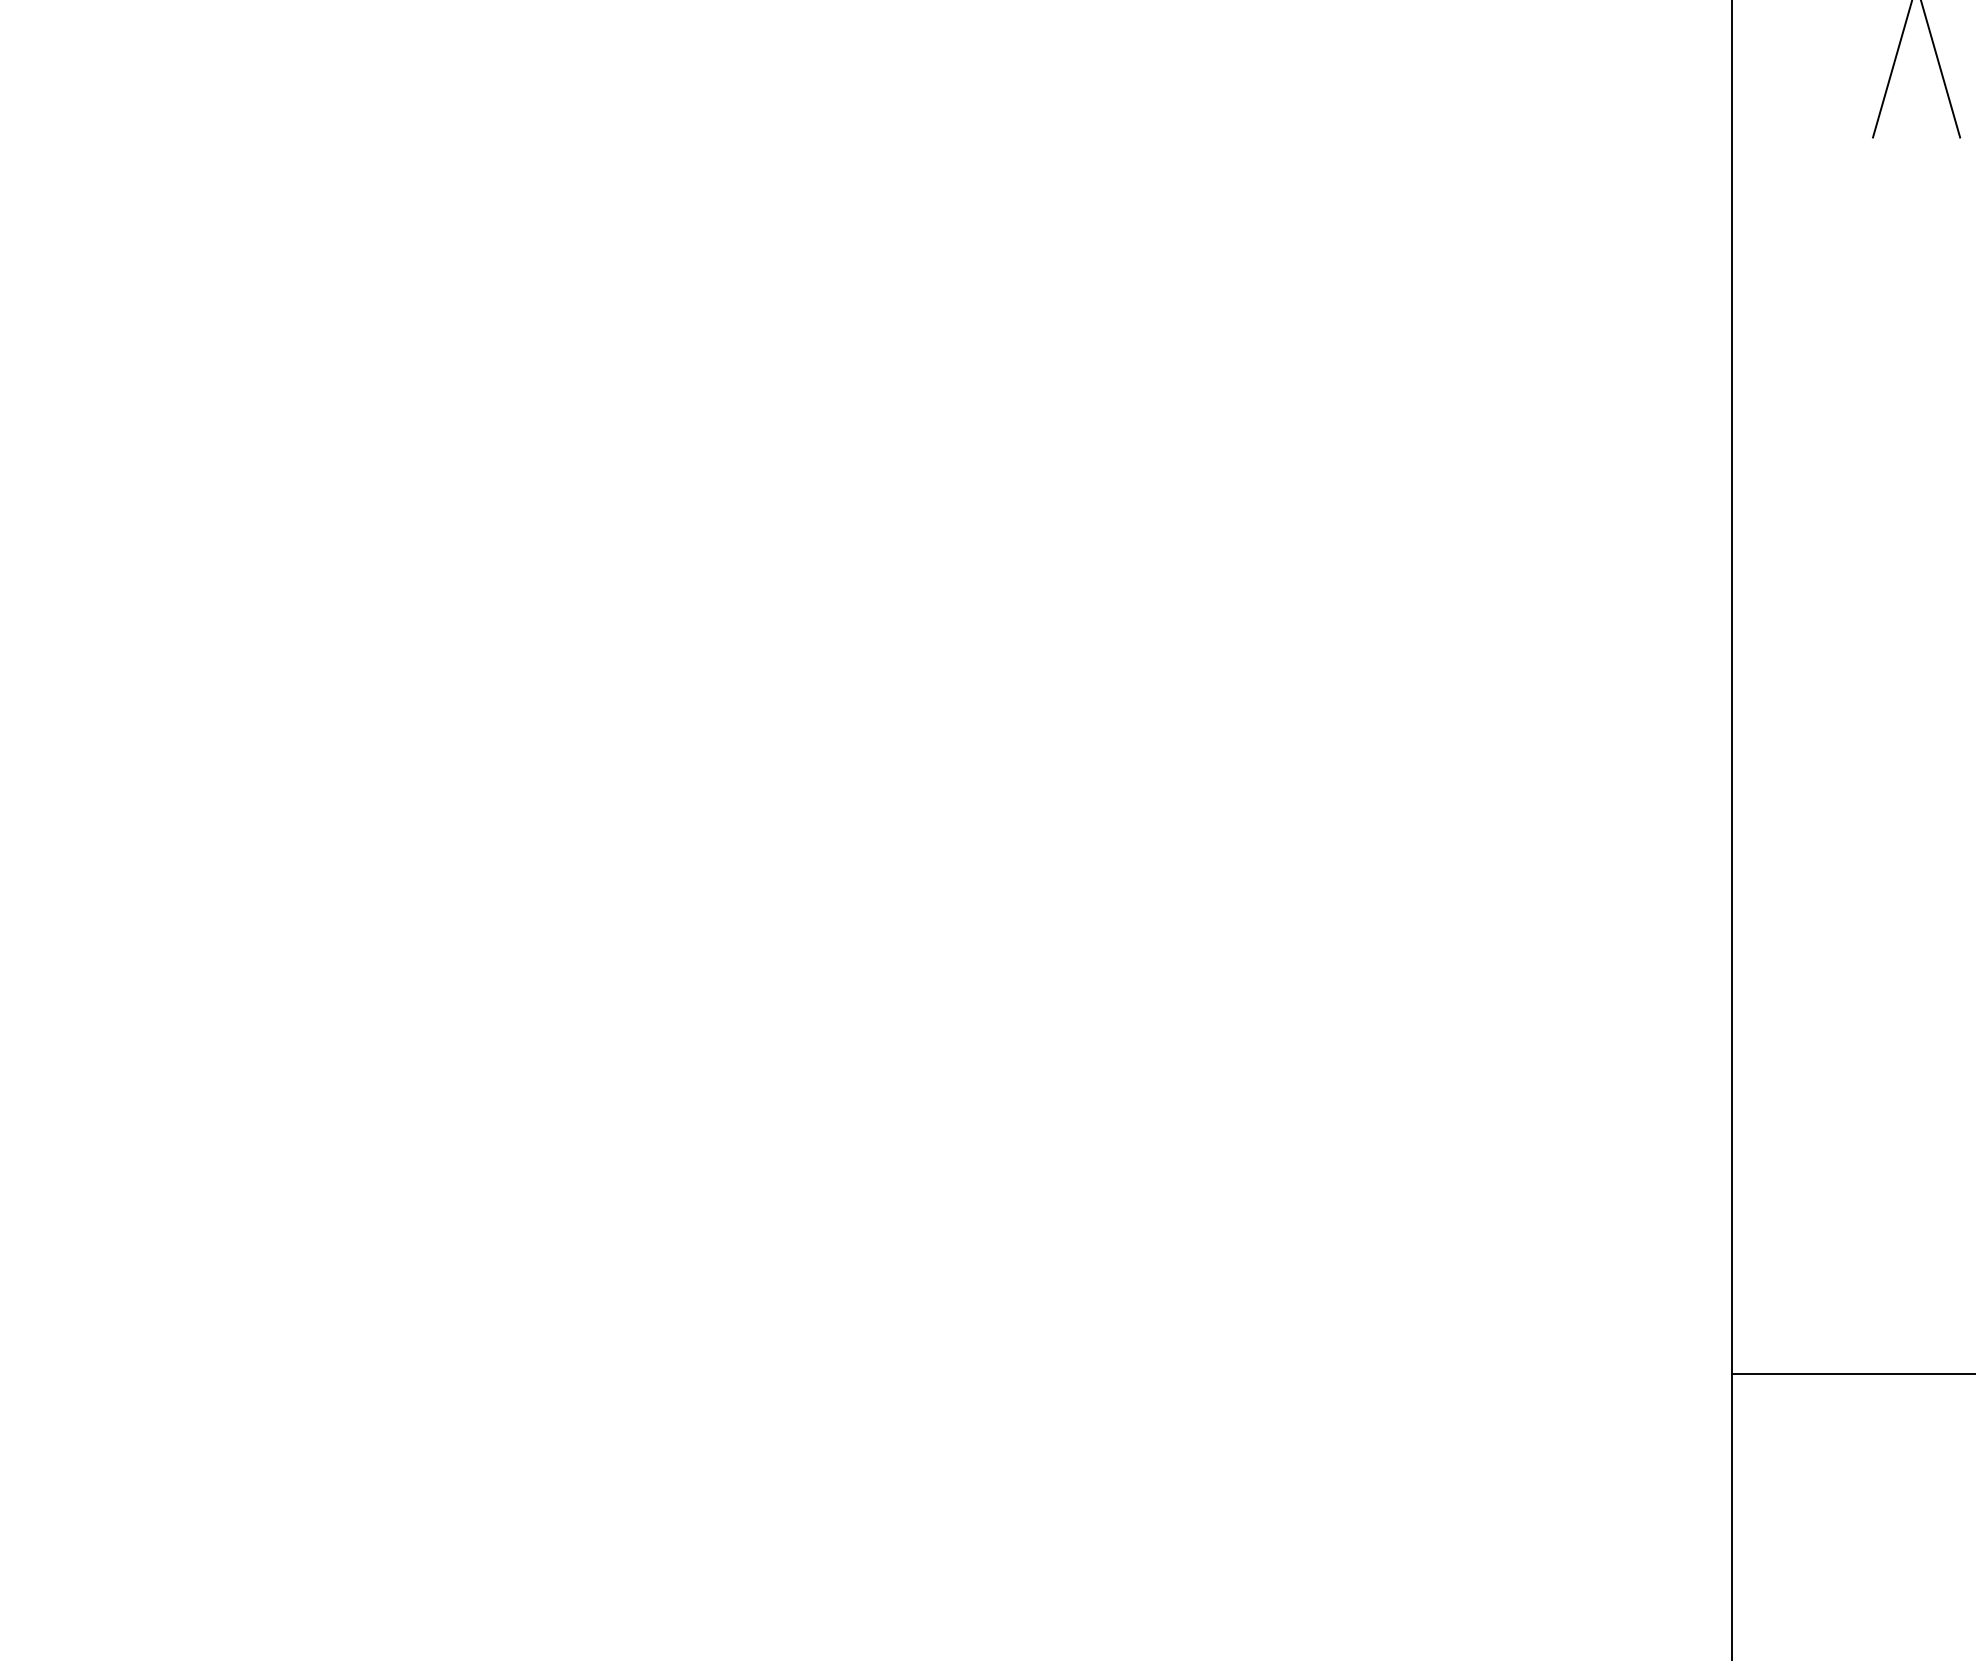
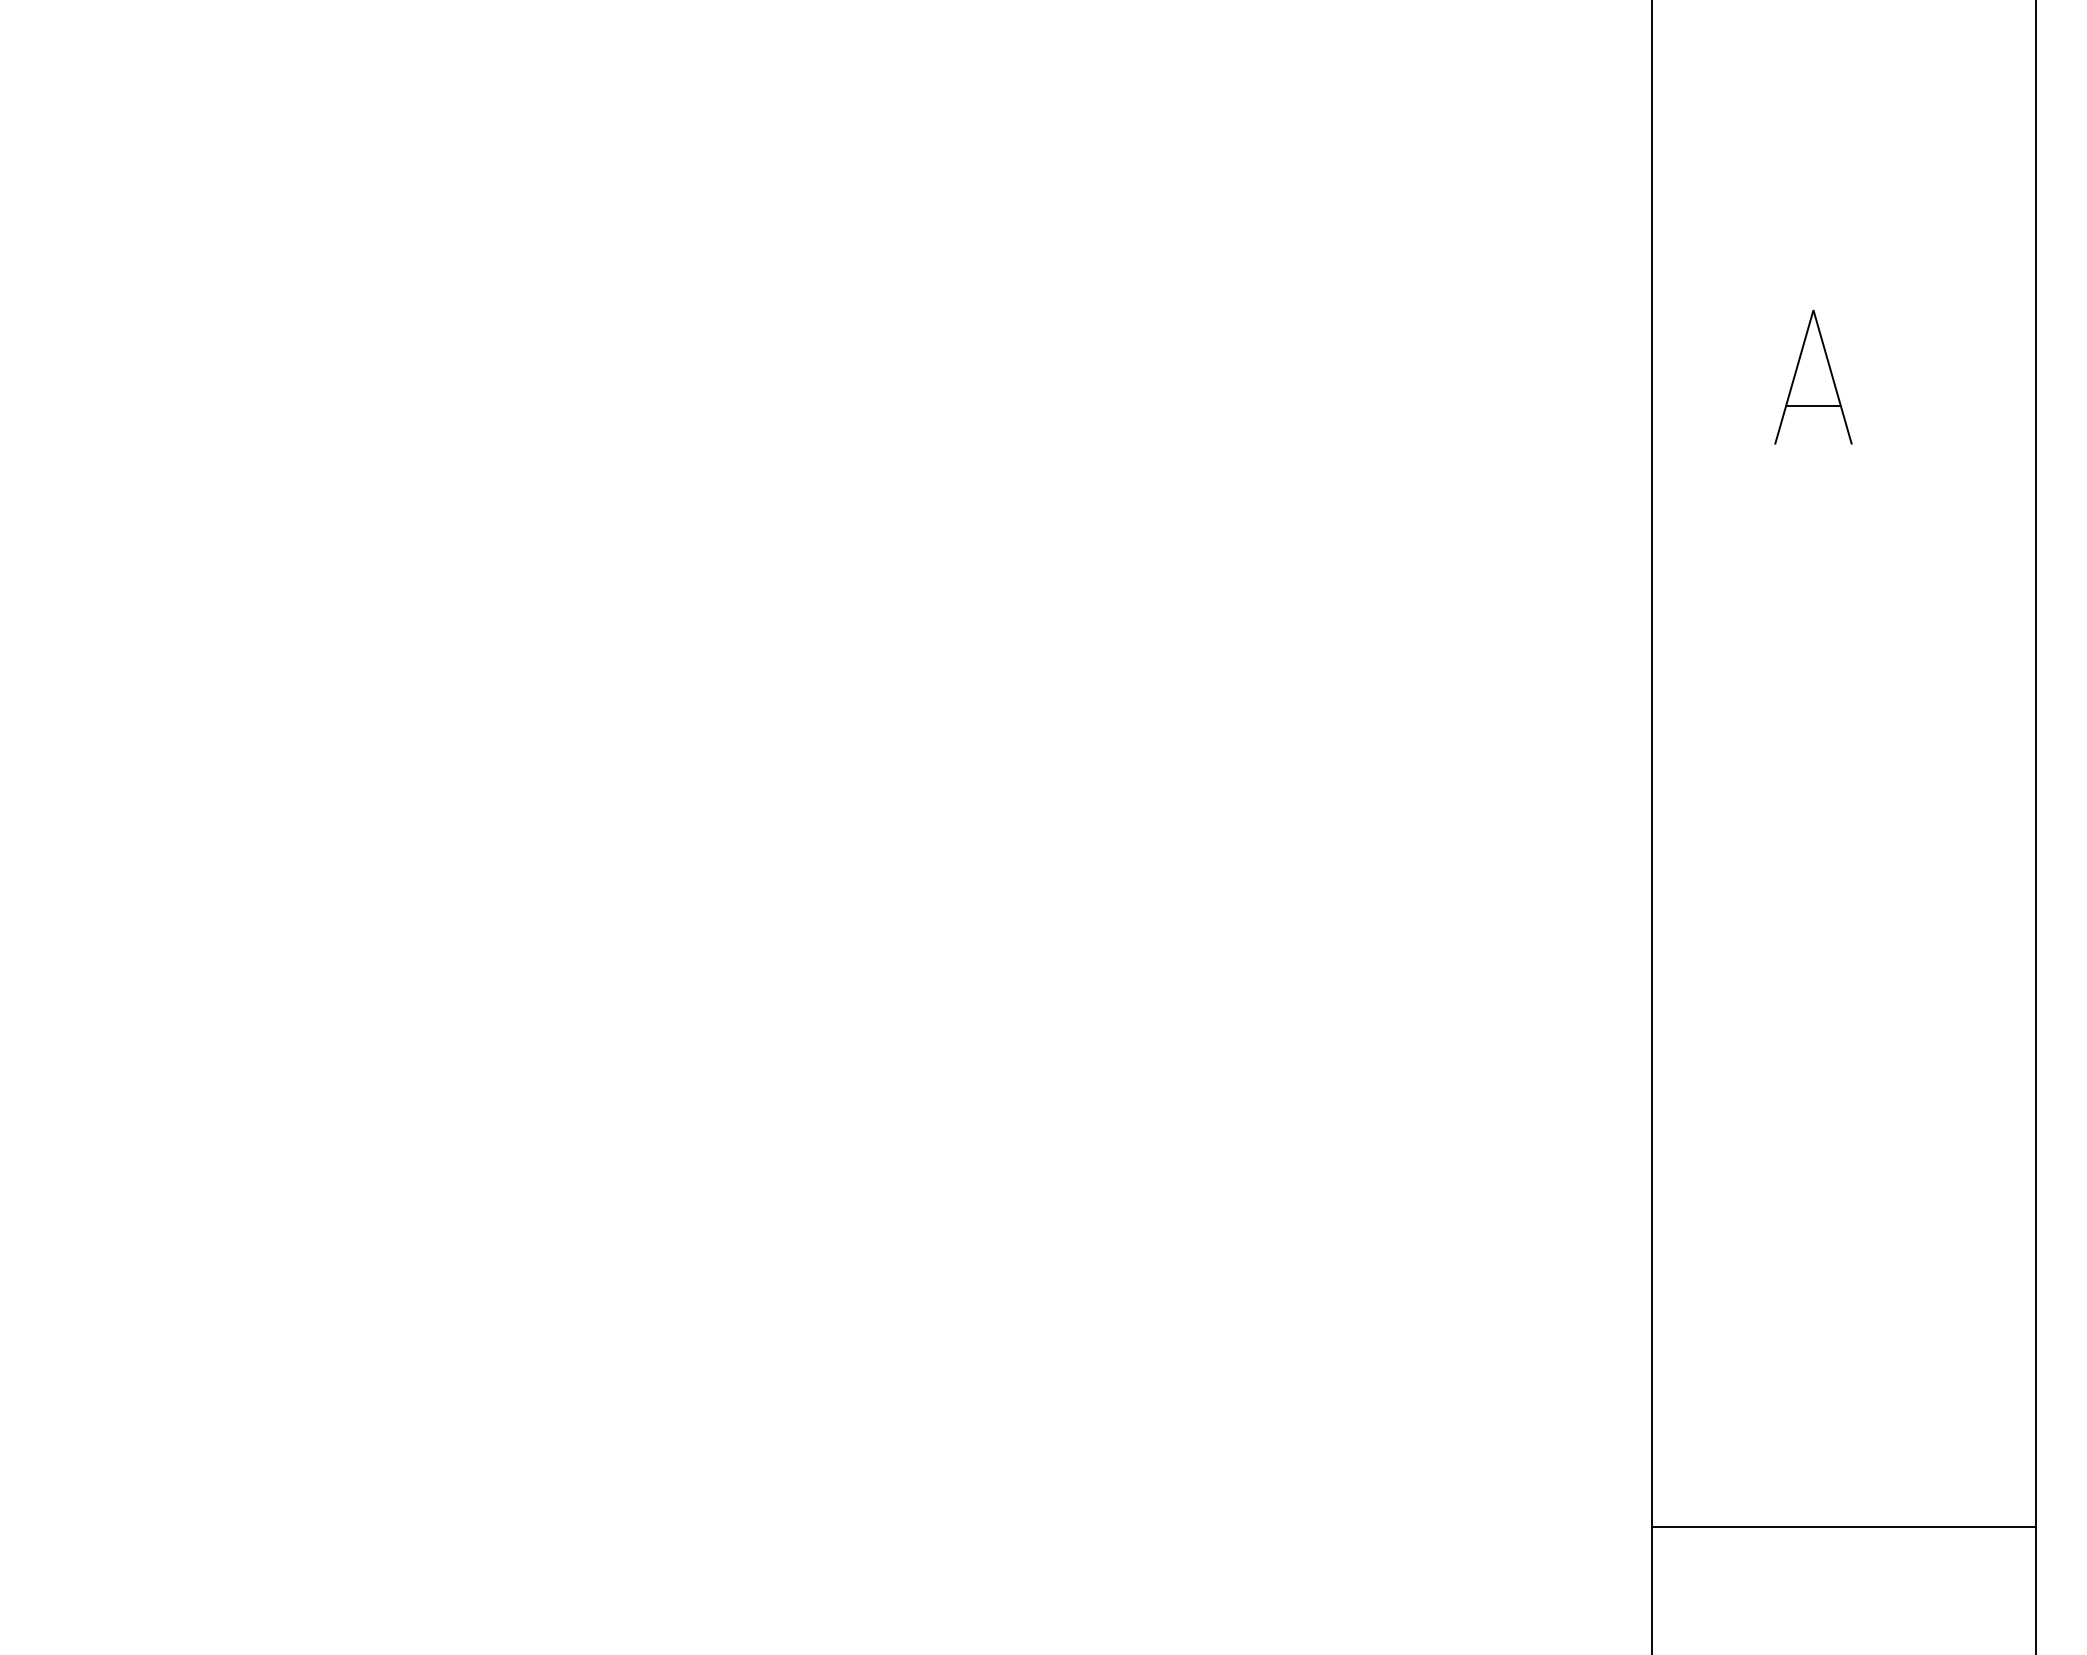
line: (1916, 95) -> (1813, 406), added

